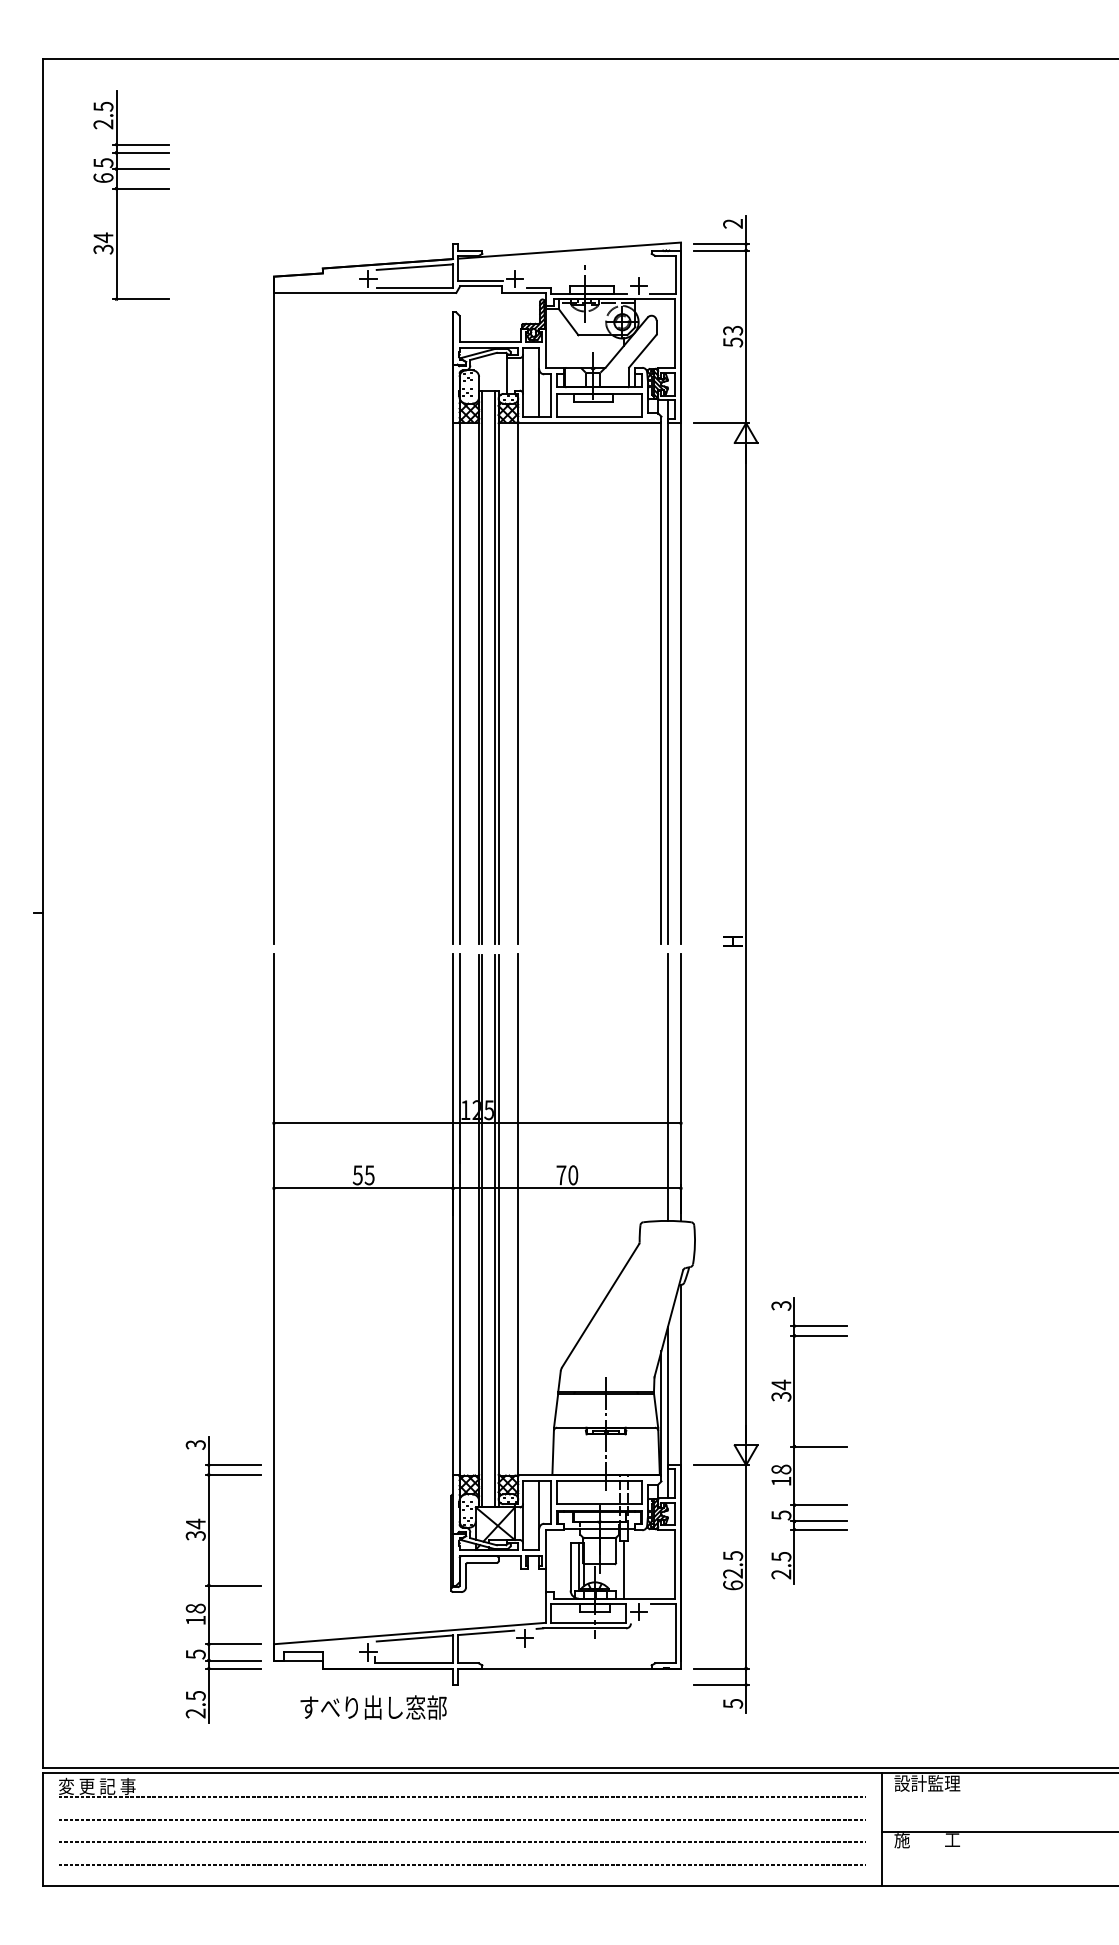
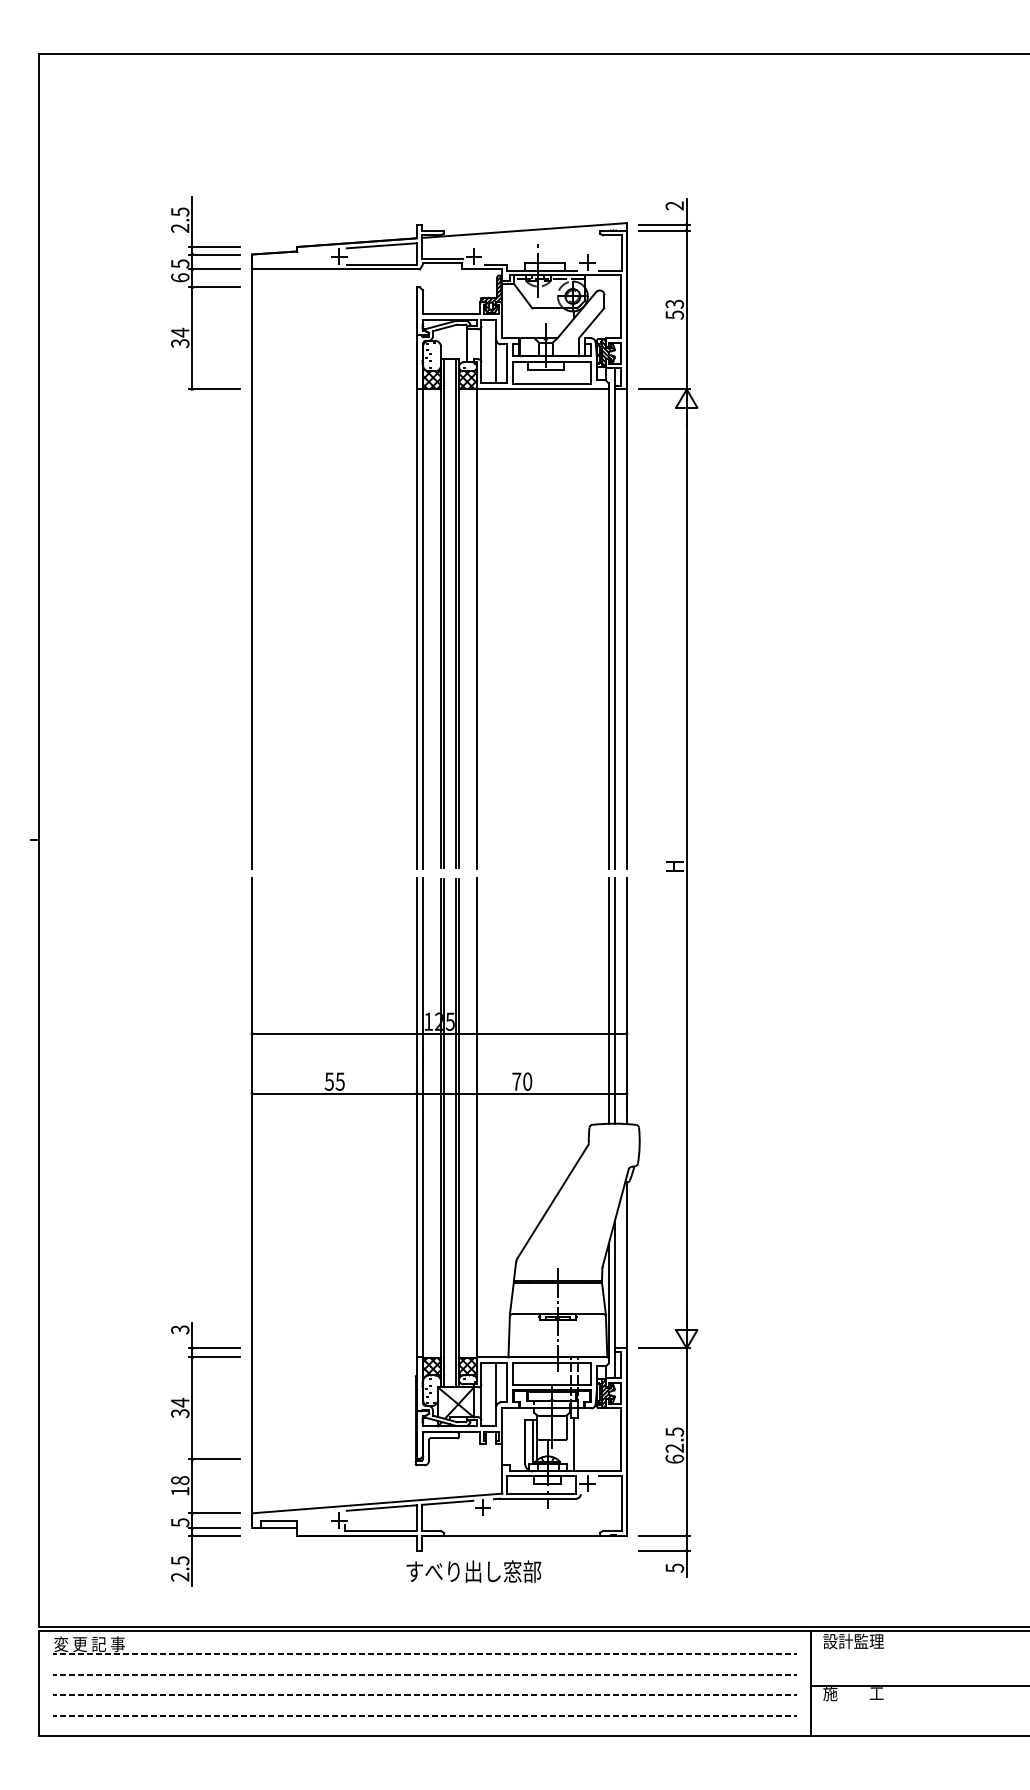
part: (130, 195) -> (205, 293), moved
line: (661, 1087) -> (608, 1000), added
part: (808, 1441) -> (744, 1326), removed
text: (373, 1707) -> (473, 1571), moved

